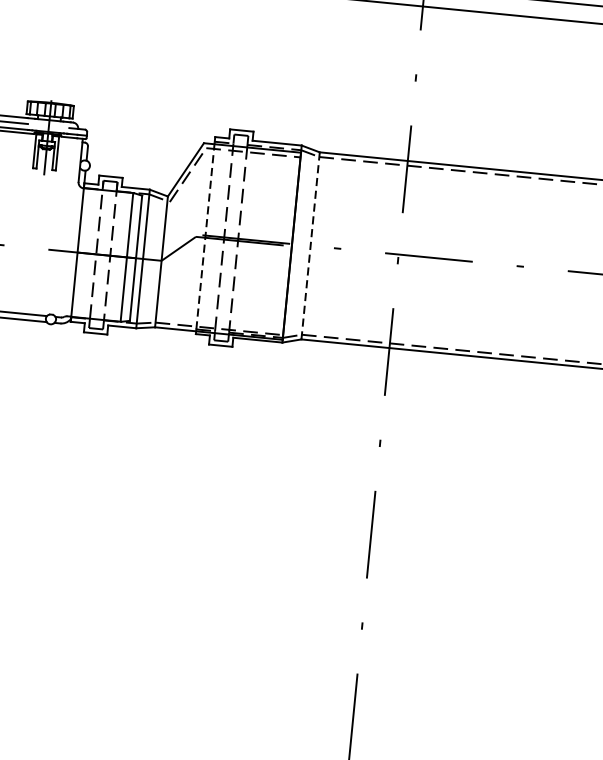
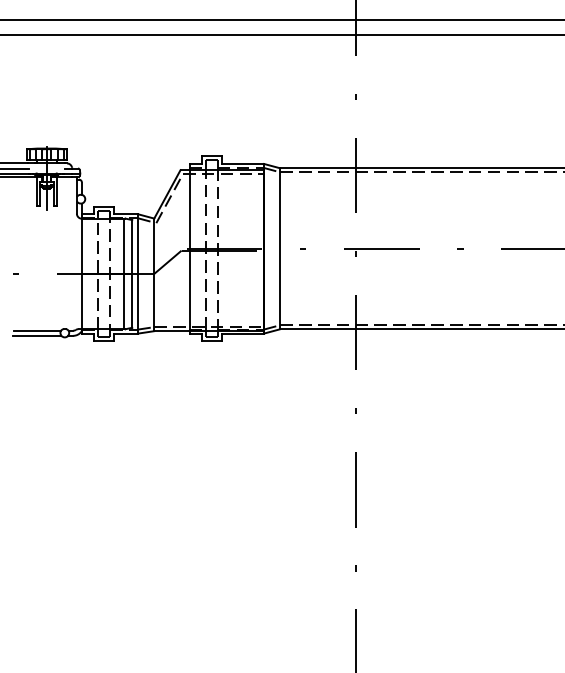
line: (205, 235) -> (189, 248), dashed -> solid
line: (311, 245) -> (280, 248), dashed -> solid

